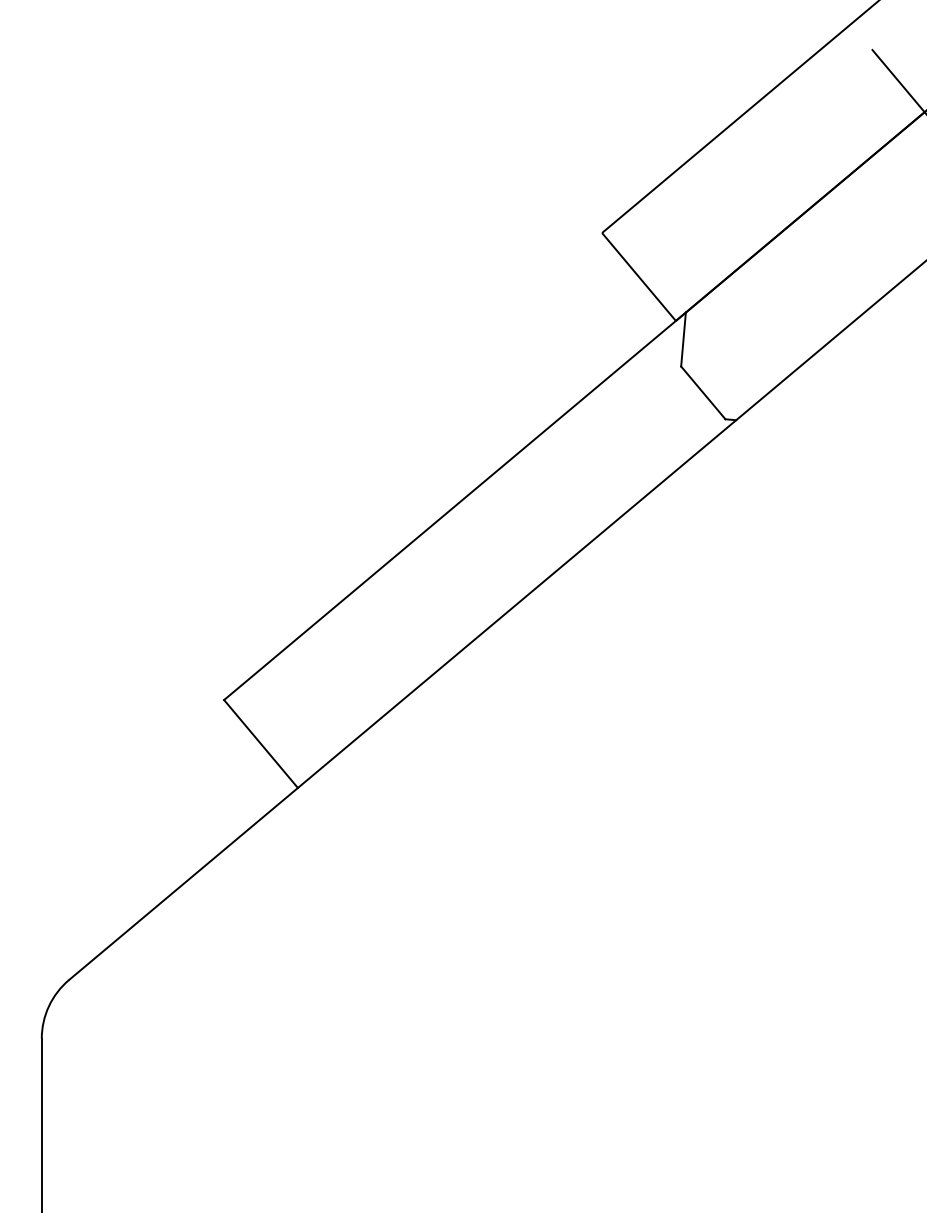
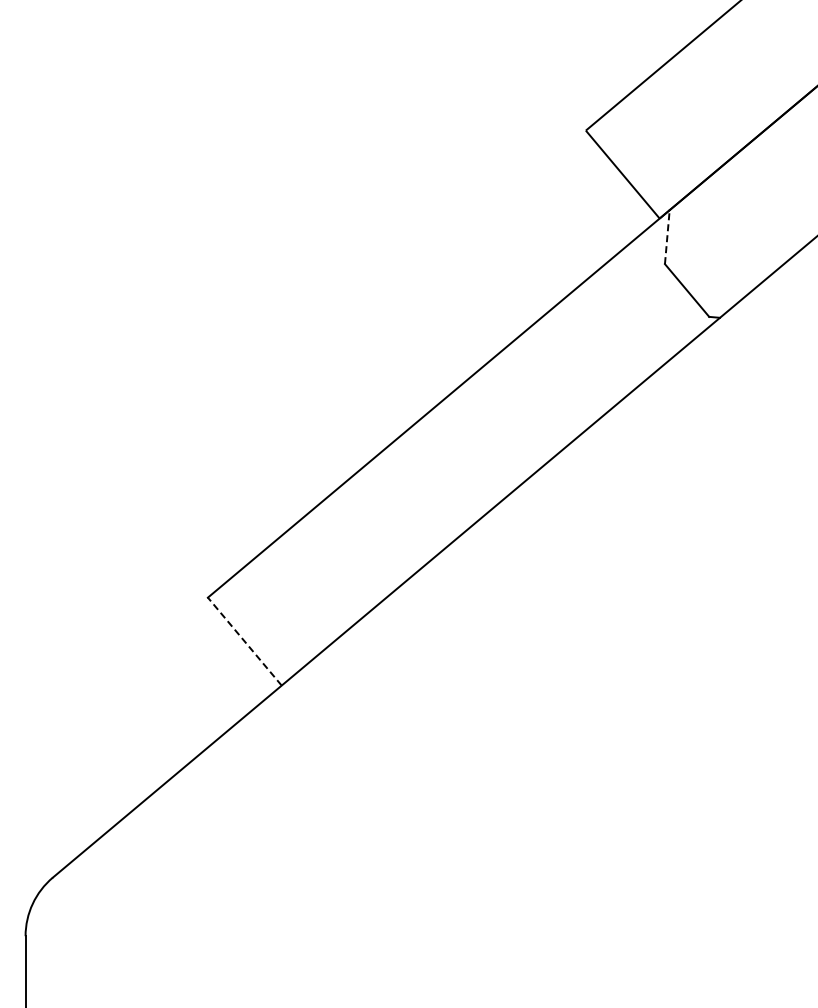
line: (683, 339) -> (667, 237), solid -> dashed
line: (260, 743) -> (244, 641), solid -> dashed

